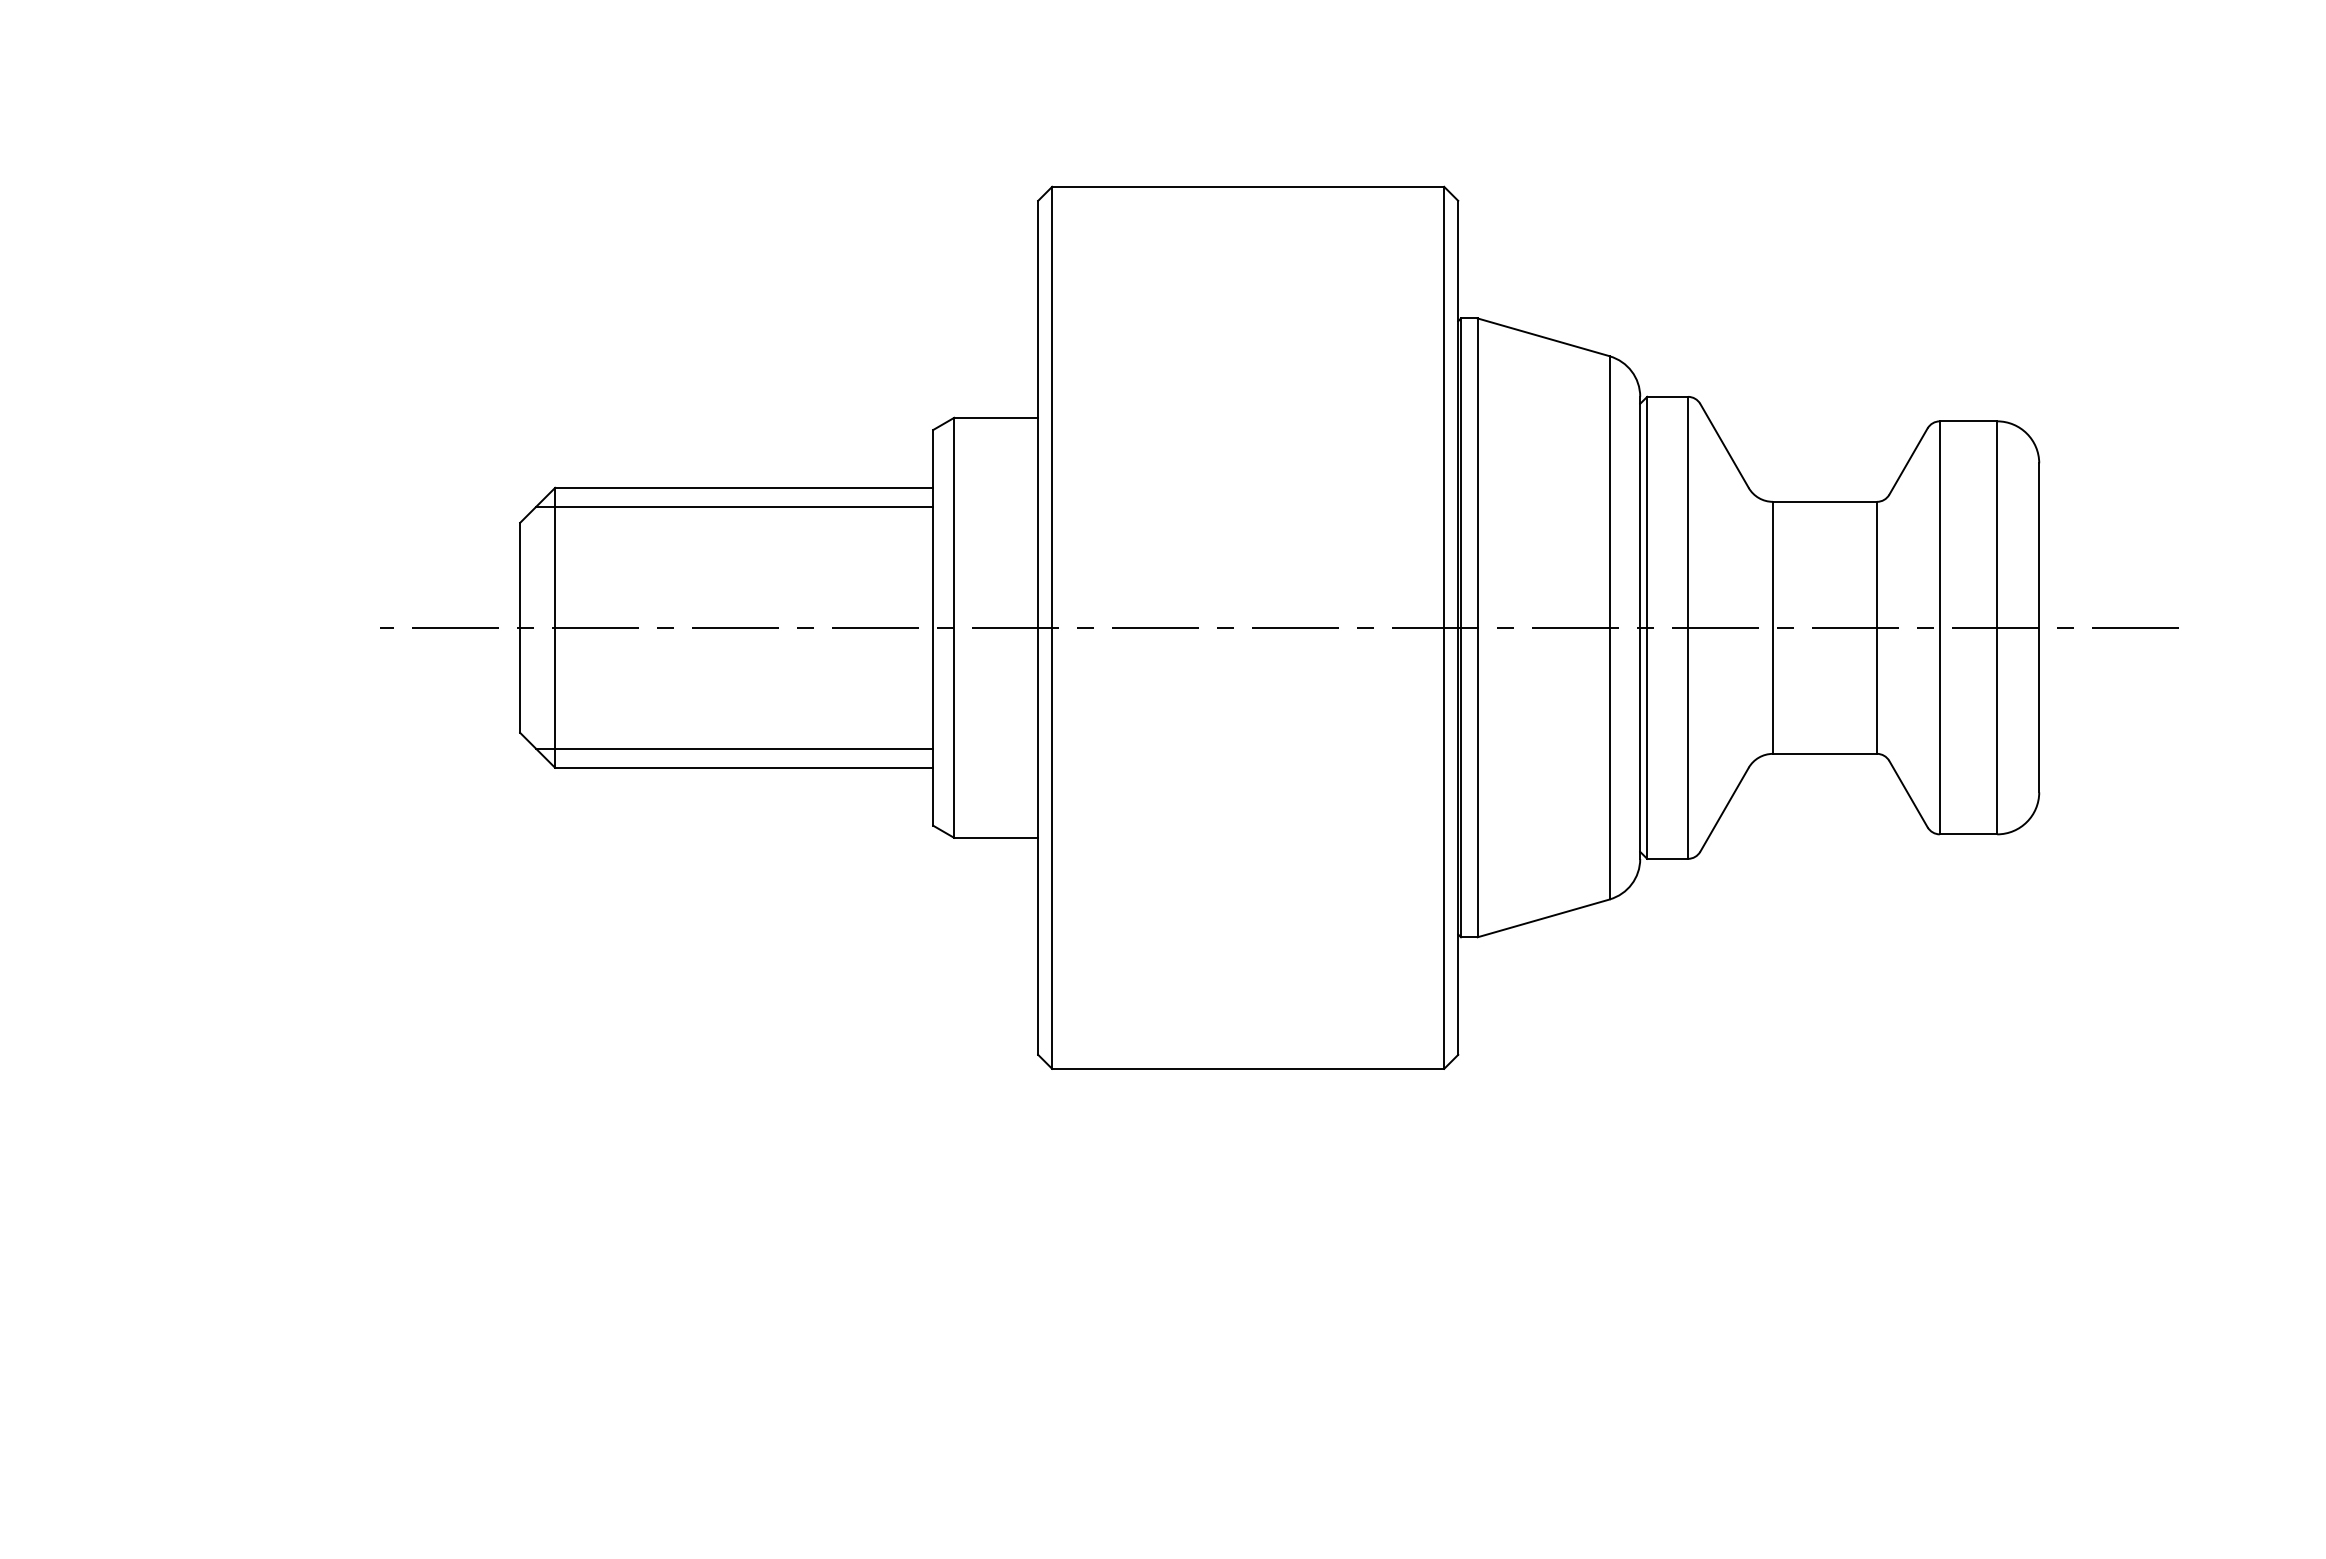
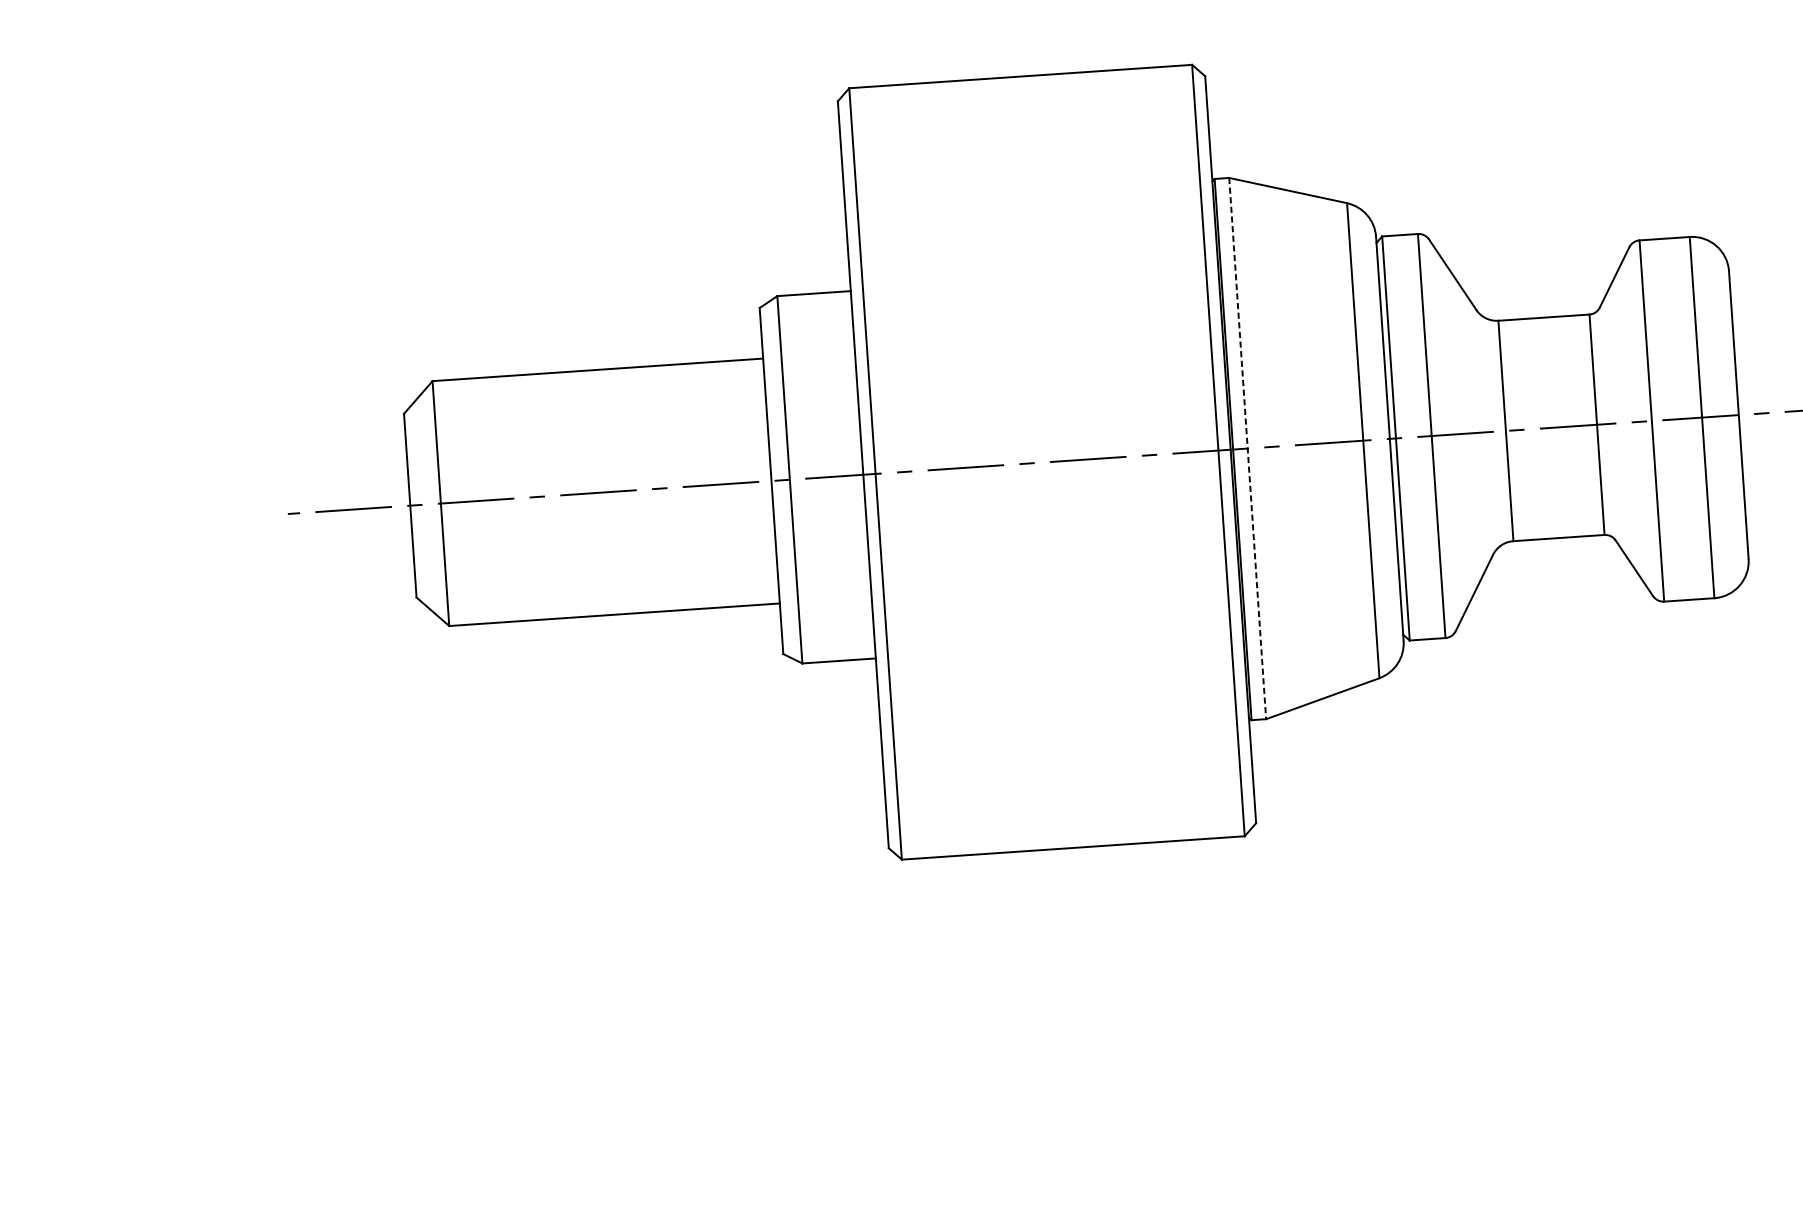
line: (734, 506) -> (590, 386), removed
line: (1477, 628) -> (1247, 449), solid -> dashed
line: (734, 748) -> (604, 598), removed

